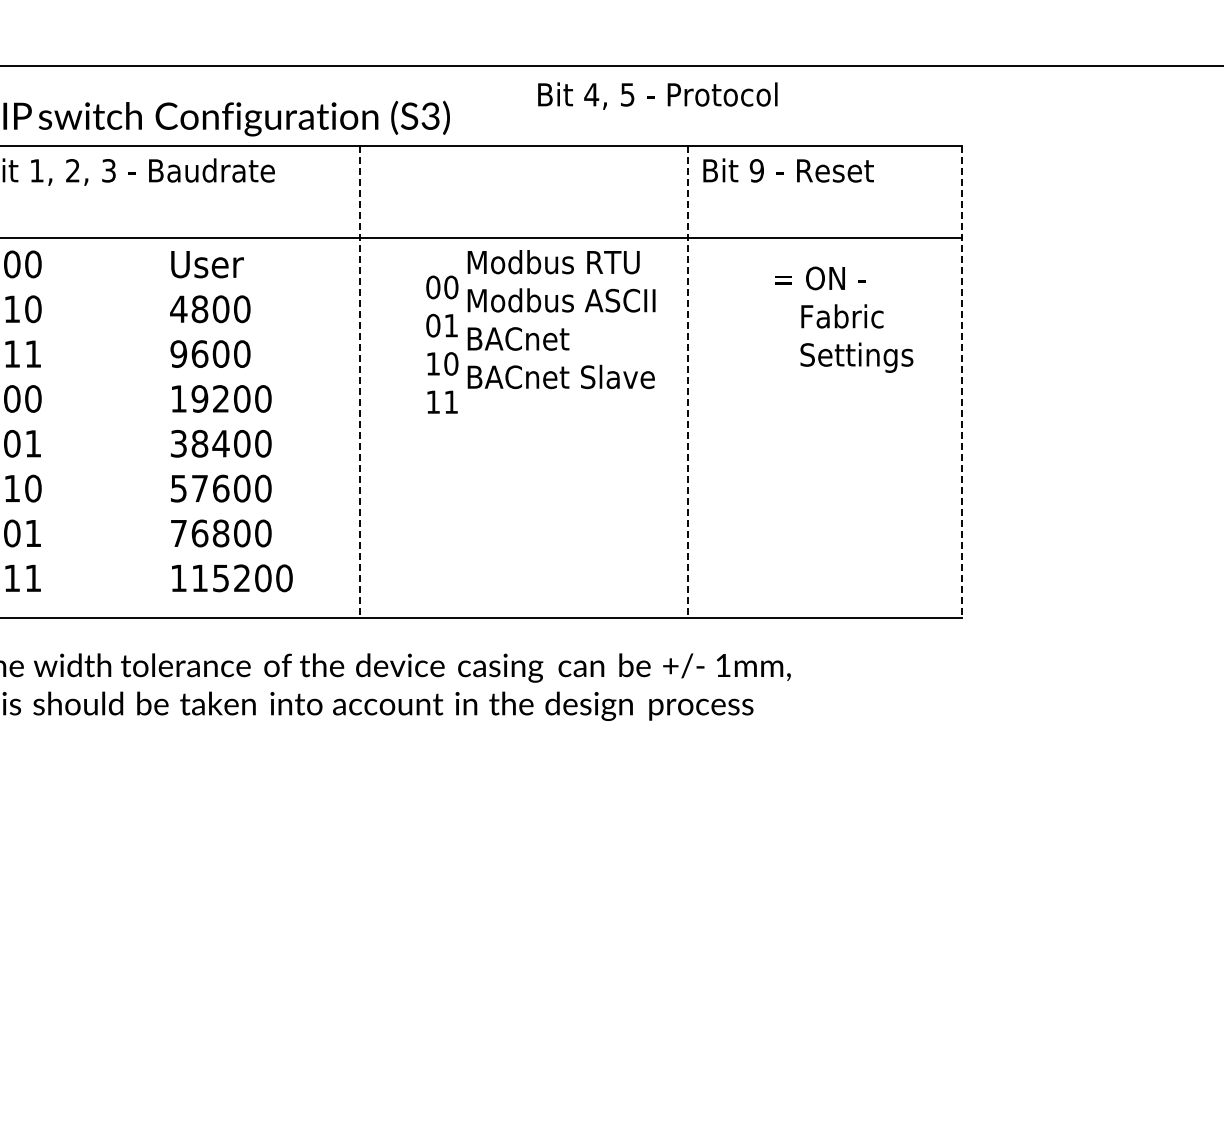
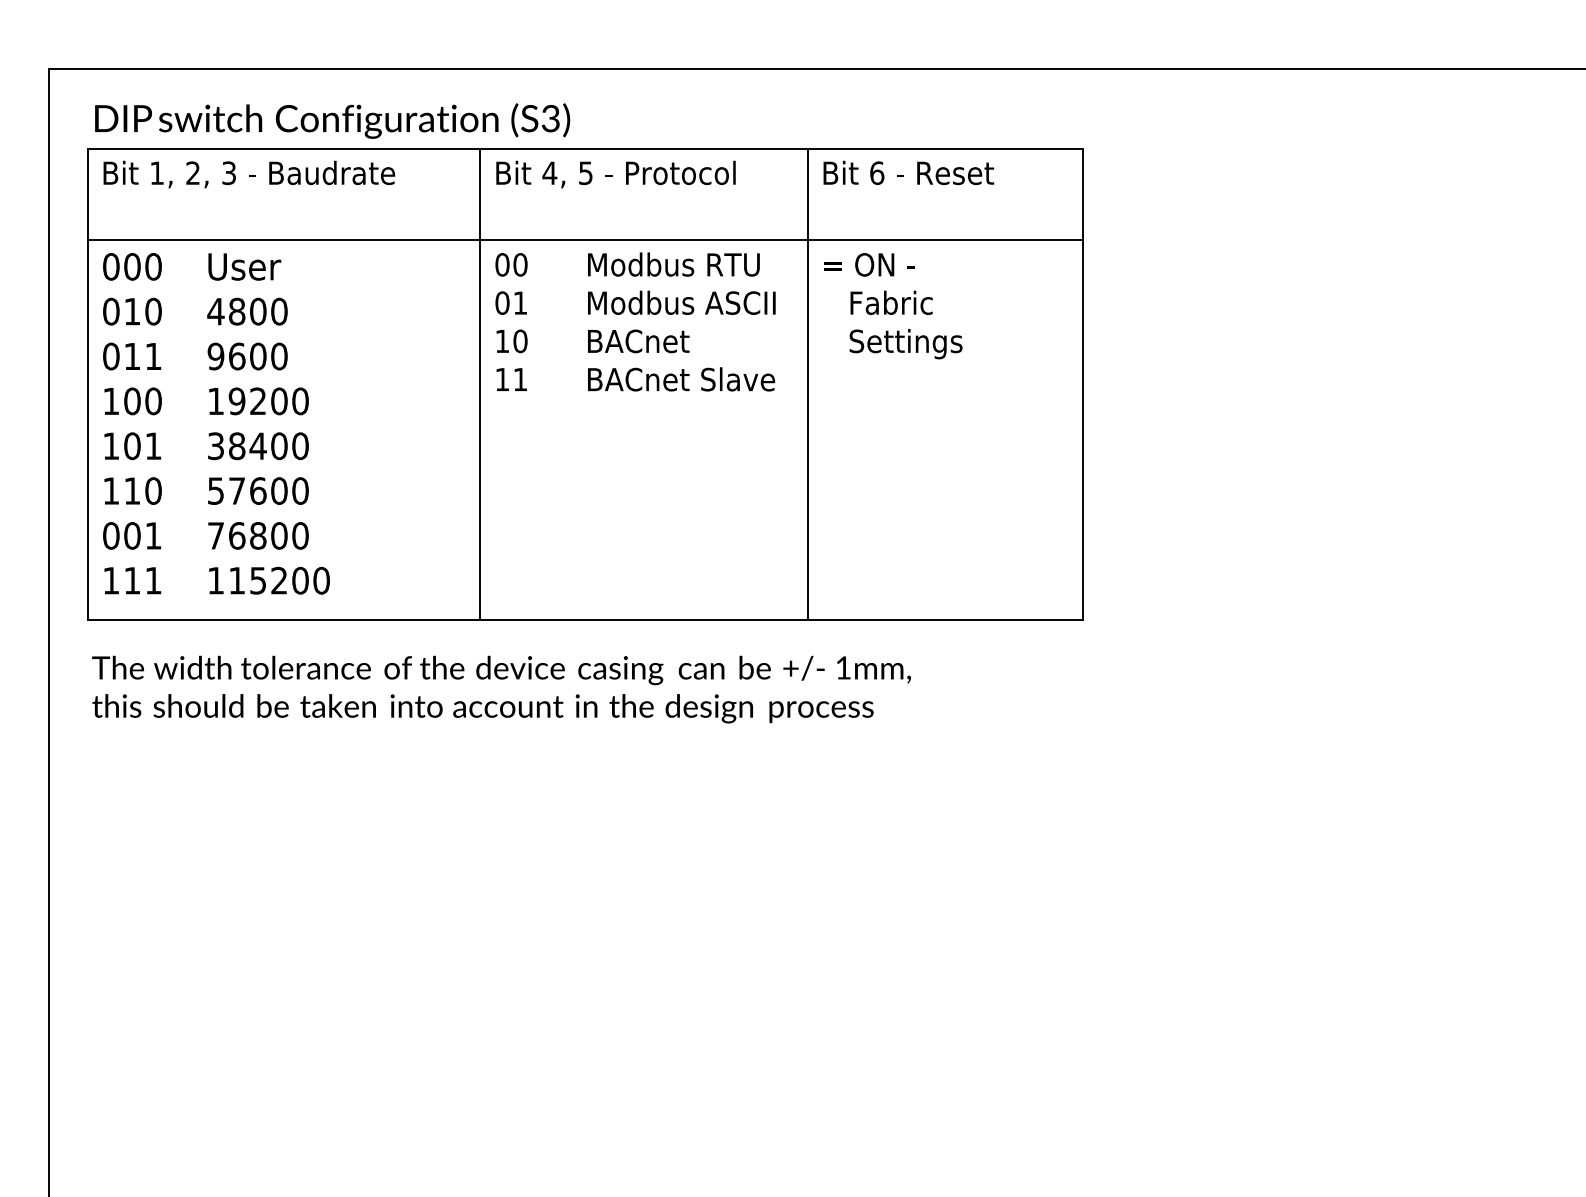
text: (657, 96) -> (615, 174), moved
text: (757, 171) -> (877, 173), 9 -> 6
text: (844, 320) -> (893, 306), moved
text: (442, 344) -> (511, 321), moved
line: (360, 382) -> (480, 384), dashed -> solid
line: (687, 382) -> (807, 384), dashed -> solid
line: (962, 382) -> (1082, 384), dashed -> solid
text: (231, 421) -> (268, 423), moved

